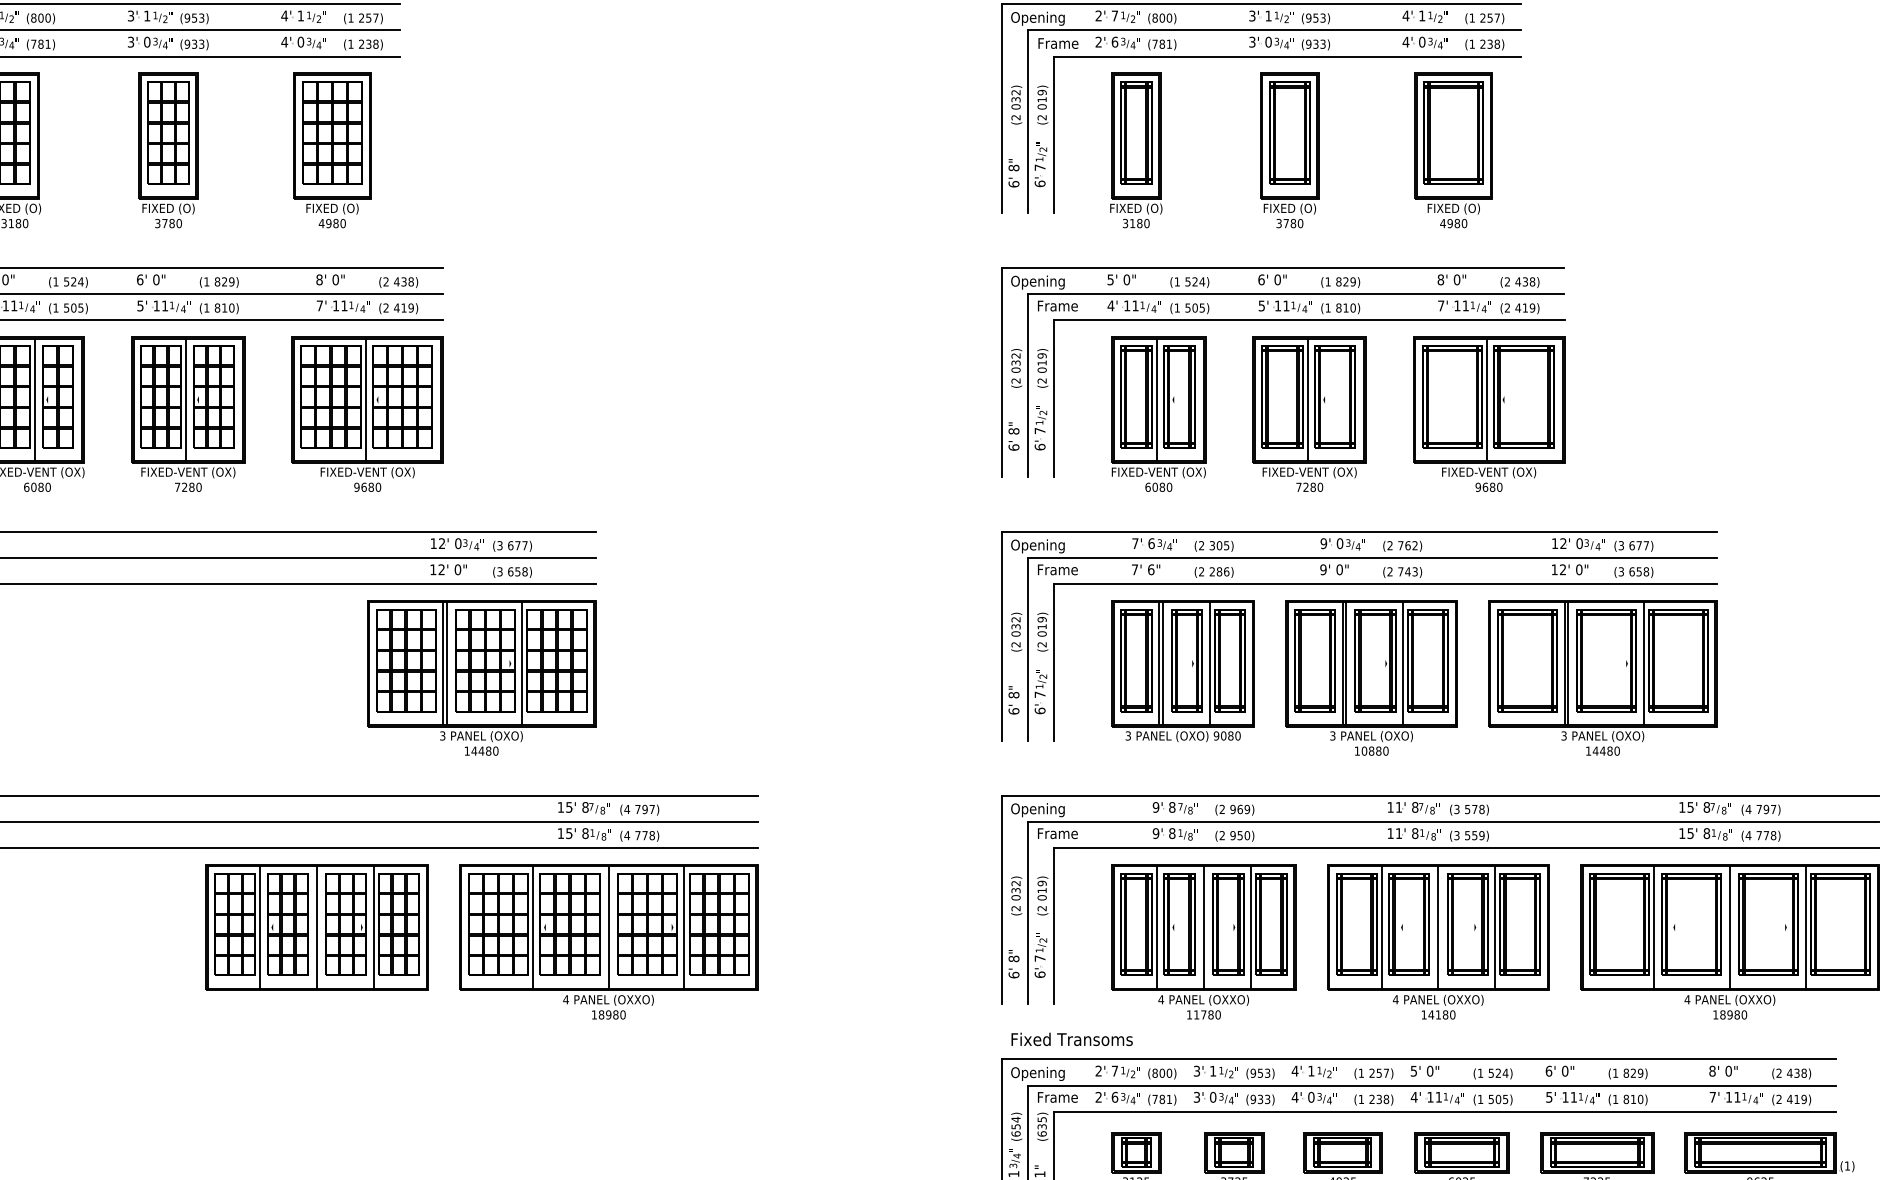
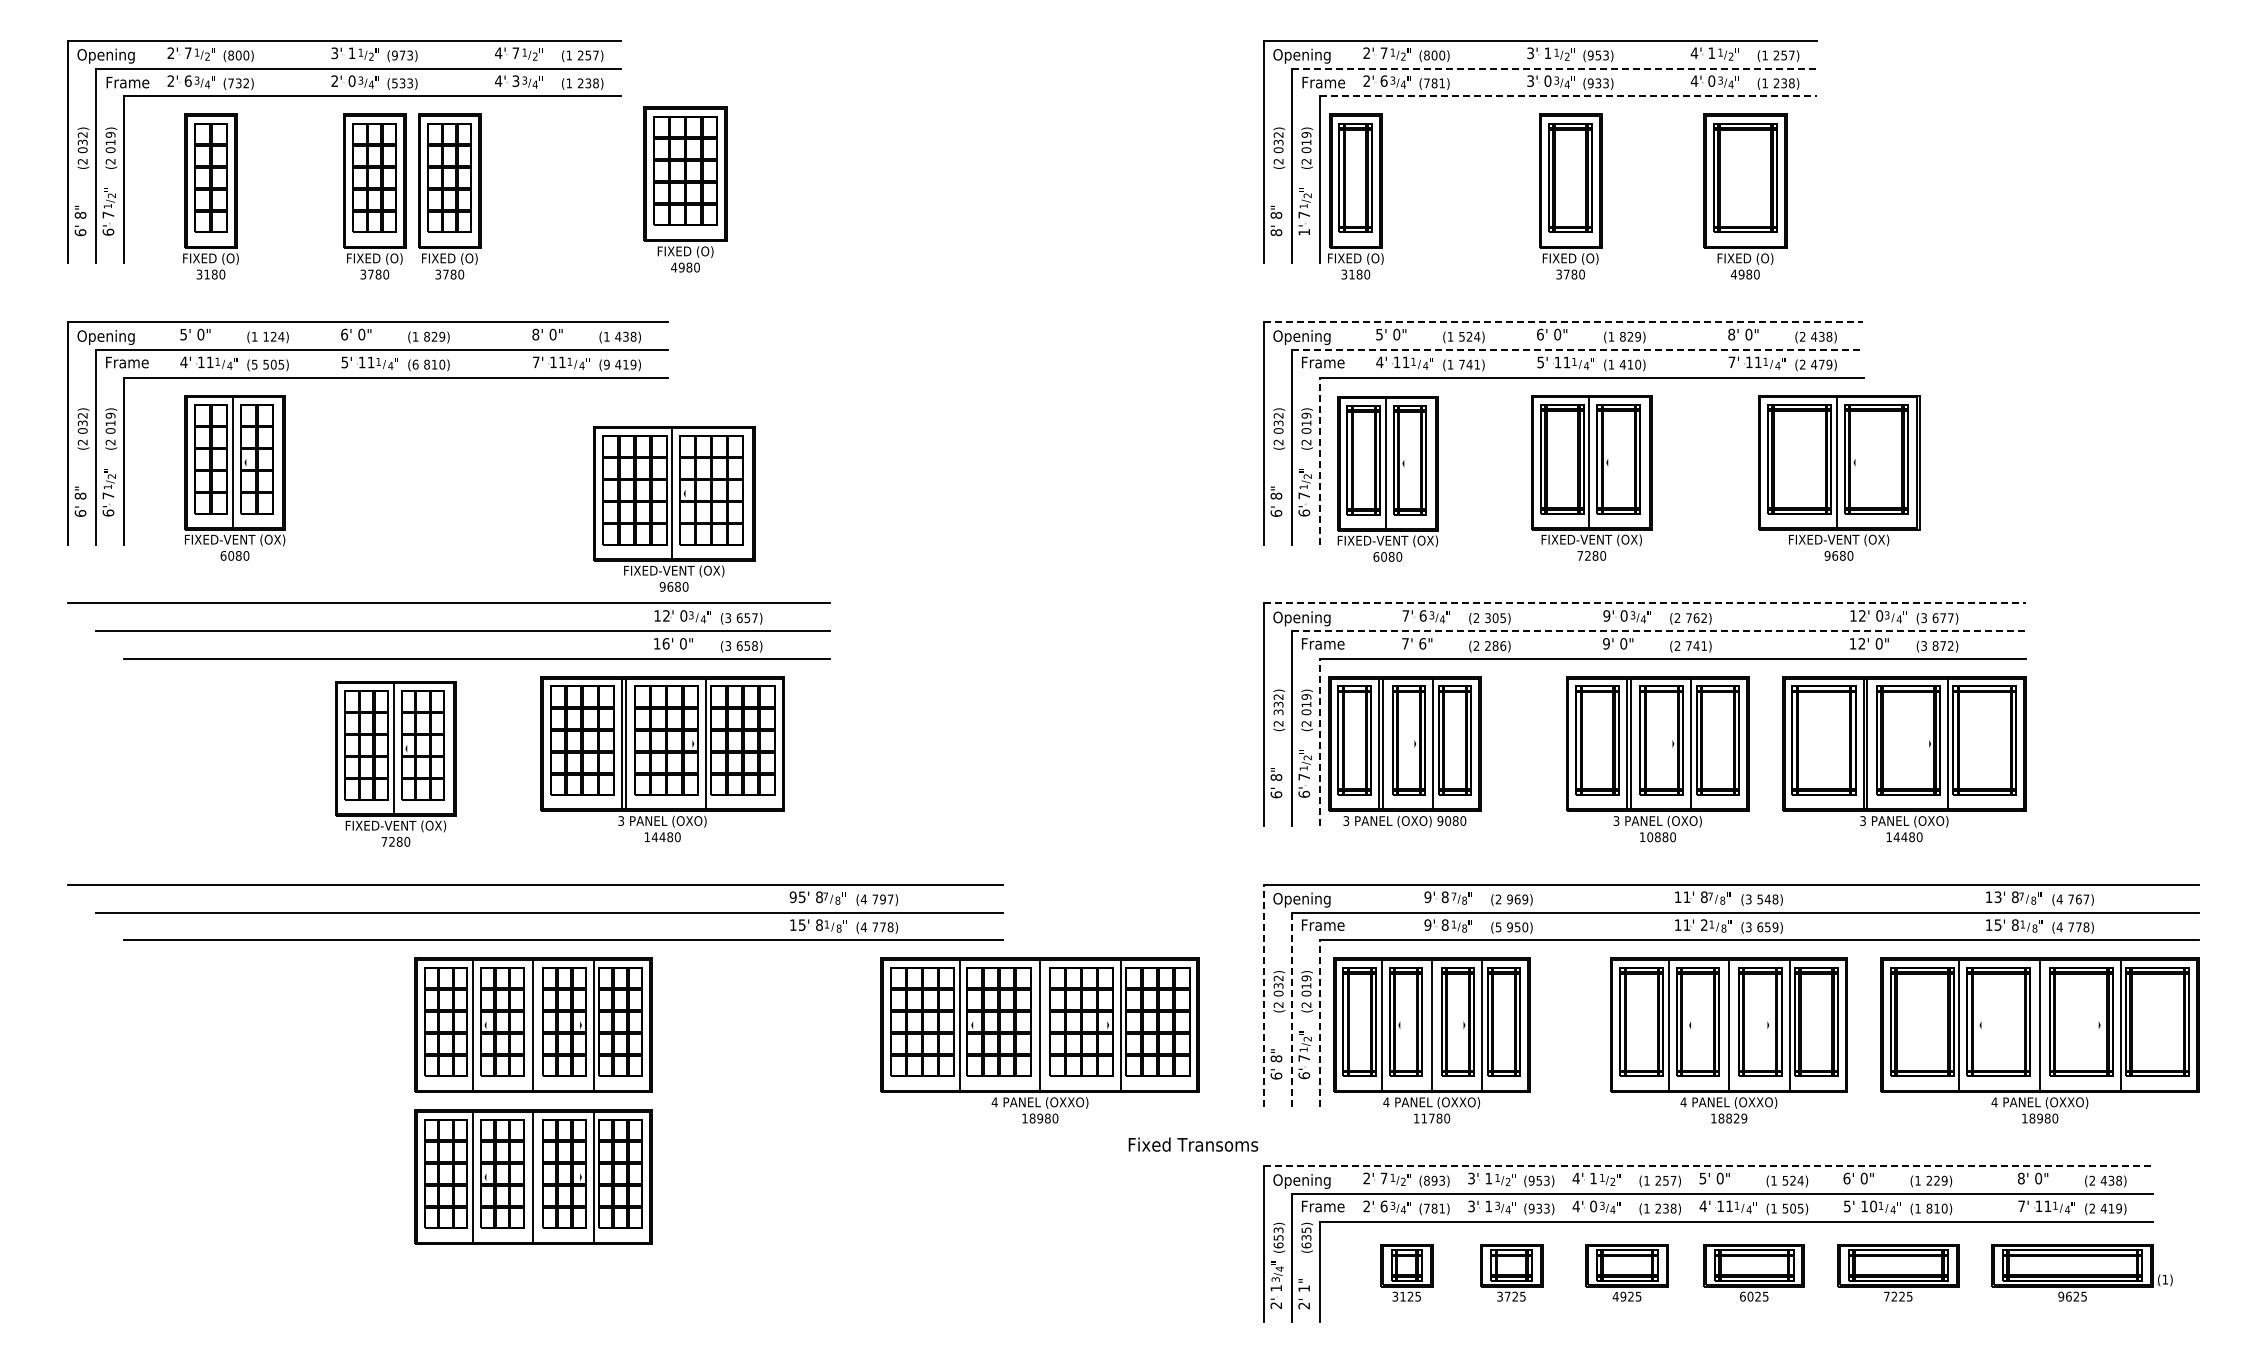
text: (300, 15) -> (515, 52), 1 -> 7
text: (194, 18) -> (402, 55), (953) -> (973)
line: (1274, 30) -> (1554, 68), solid -> dashed
text: (300, 41) -> (515, 80), 0 -> 3
text: (130, 42) -> (334, 81), 3' -> 2'
text: (187, 43) -> (394, 82), (933) -> (533)
text: (43, 44) -> (241, 83), (781) -> (732)
line: (1287, 56) -> (1568, 96), solid -> dashed
part: (238, 150) -> (449, 196), added
part: (332, 150) -> (685, 189), moved
part: (1135, 150) -> (1355, 196), moved
text: (1040, 183) -> (1304, 231), 6' -> 1'
text: (1014, 184) -> (1276, 232), 6' -> 8'
line: (1283, 268) -> (1563, 322), solid -> dashed
text: (66, 281) -> (265, 336), 524) -> 124)
text: (385, 281) -> (606, 336), (2 -> (1
line: (1296, 293) -> (1577, 349), solid -> dashed
text: (55, 307) -> (254, 364), (1 -> (5
text: (206, 307) -> (415, 364), (1 -> (6
text: (385, 307) -> (606, 364), (2 -> (9
text: (1195, 307) -> (1469, 364), 505) -> 741)
text: (1338, 307) -> (1622, 364), 810) -> 410)
text: (1525, 307) -> (1821, 364), 419) -> 479)
line: (1054, 397) -> (1319, 460), solid -> dashed
part: (187, 413) -> (395, 763), moved
part: (367, 413) -> (674, 508), moved
part: (1158, 413) -> (1387, 478), moved
part: (1489, 413) -> (1839, 477), moved
line: (1360, 531) -> (1645, 603), solid -> dashed
text: (518, 546) -> (747, 618), 677) -> 657)
line: (1373, 558) -> (1659, 631), solid -> dashed
text: (441, 569) -> (665, 643), 12' -> 16'
text: (1414, 571) -> (1703, 645), 743) -> 741)
text: (1638, 571) -> (1942, 645), 658) -> 872)
text: (1015, 634) -> (1278, 712), 032) -> 332)
line: (1054, 662) -> (1319, 742), solid -> dashed
part: (1182, 670) -> (1404, 751), moved
part: (481, 678) -> (662, 759), moved
text: (1691, 806) -> (1998, 896), 15' -> 13'
text: (560, 807) -> (792, 897), 15' -> 95'
text: (1474, 809) -> (1767, 899), 578) -> 548)
text: (1766, 809) -> (2078, 899), 797) -> 767)
text: (1414, 832) -> (1703, 924), 8 -> 2
text: (1222, 835) -> (1498, 927), (2 -> (5
text: (1467, 835) -> (1760, 927), 559) -> 659)
line: (1001, 899) -> (1263, 995), solid -> dashed
line: (1028, 912) -> (1291, 1009), solid -> dashed
line: (1054, 925) -> (1319, 1023), solid -> dashed
part: (608, 941) -> (1039, 1040), moved
part: (1203, 941) -> (1431, 1040), moved
text: (1441, 1014) -> (1732, 1118), 14180 -> 18829
text: (1072, 1039) -> (1193, 1144), moved
line: (1419, 1059) -> (1708, 1166), solid -> dashed
part: (317, 1069) -> (533, 1176), added
text: (1165, 1073) -> (1438, 1180), (800) -> (893)
text: (1626, 1073) -> (1929, 1180), 829) -> 229)
text: (1212, 1097) -> (1488, 1206), 0 -> 1
text: (1573, 1097) -> (1873, 1206), 11 -> 10
text: (1015, 1119) -> (1278, 1230), (654) -> (653)

